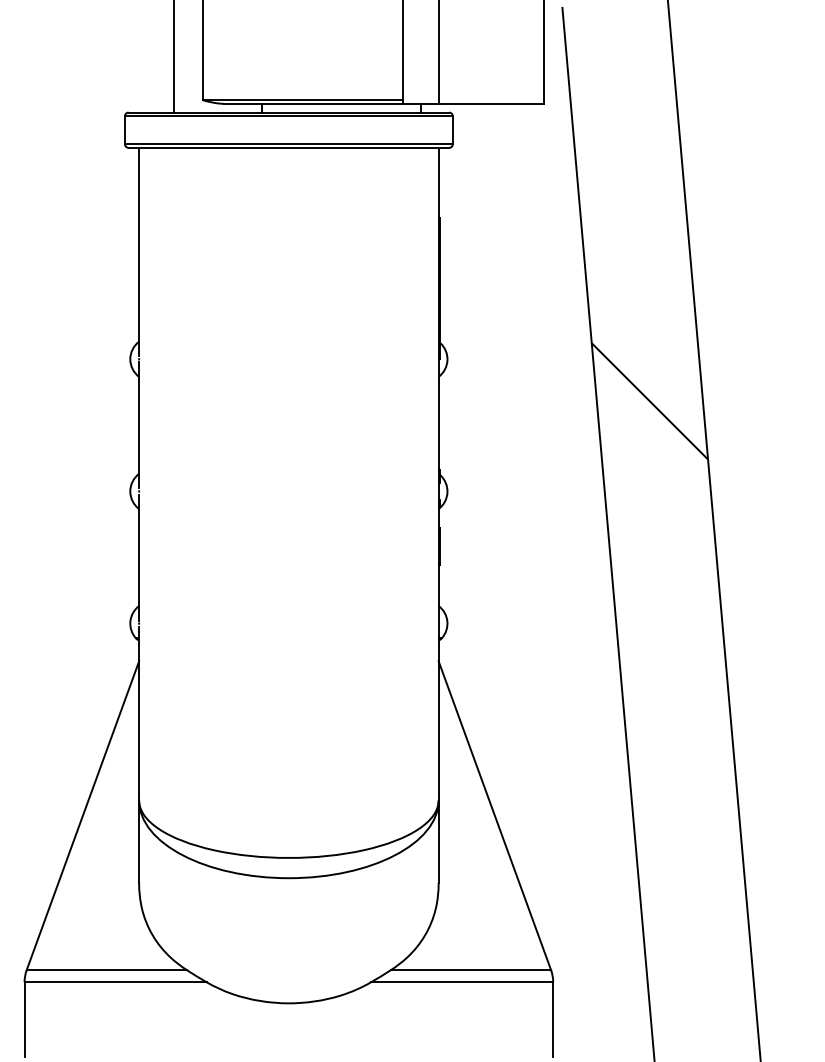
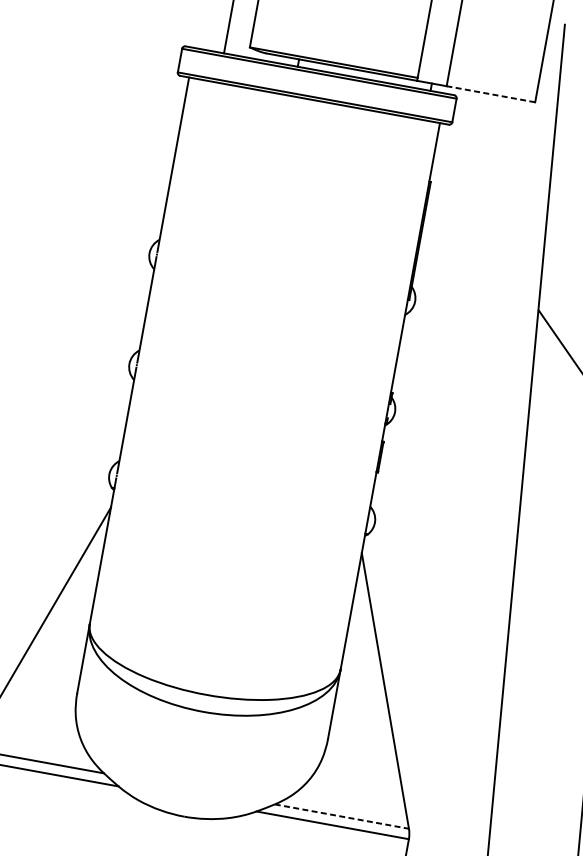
line: (491, 103) -> (490, 93), solid -> dashed
line: (471, 970) -> (342, 816), solid -> dashed

